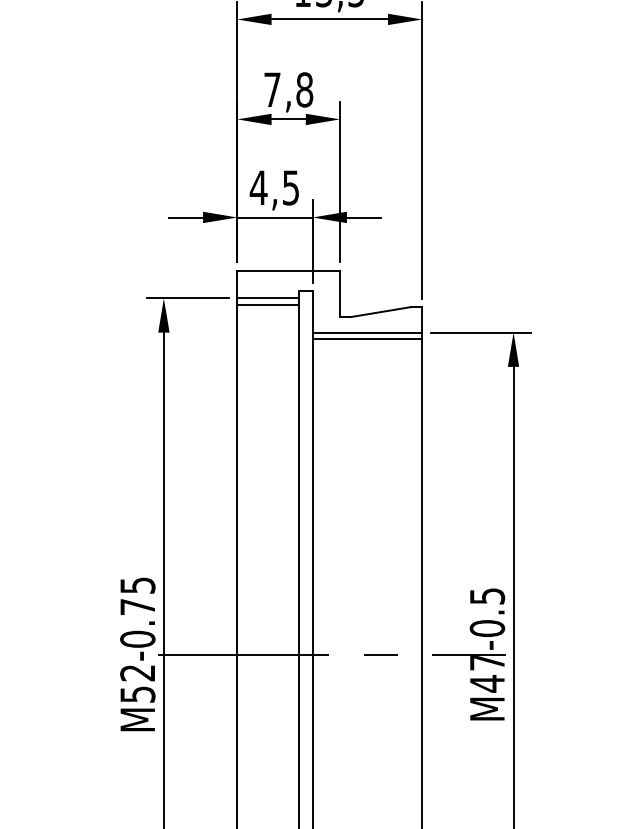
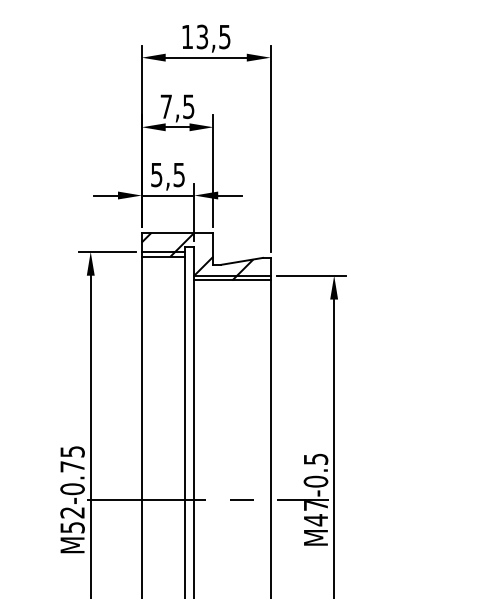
text: (304, 89) -> (188, 106), 7,8 -> 7,5
text: (258, 188) -> (156, 175), 4,5 -> 5,5
hatch: (317, 305) -> (197, 256), added

